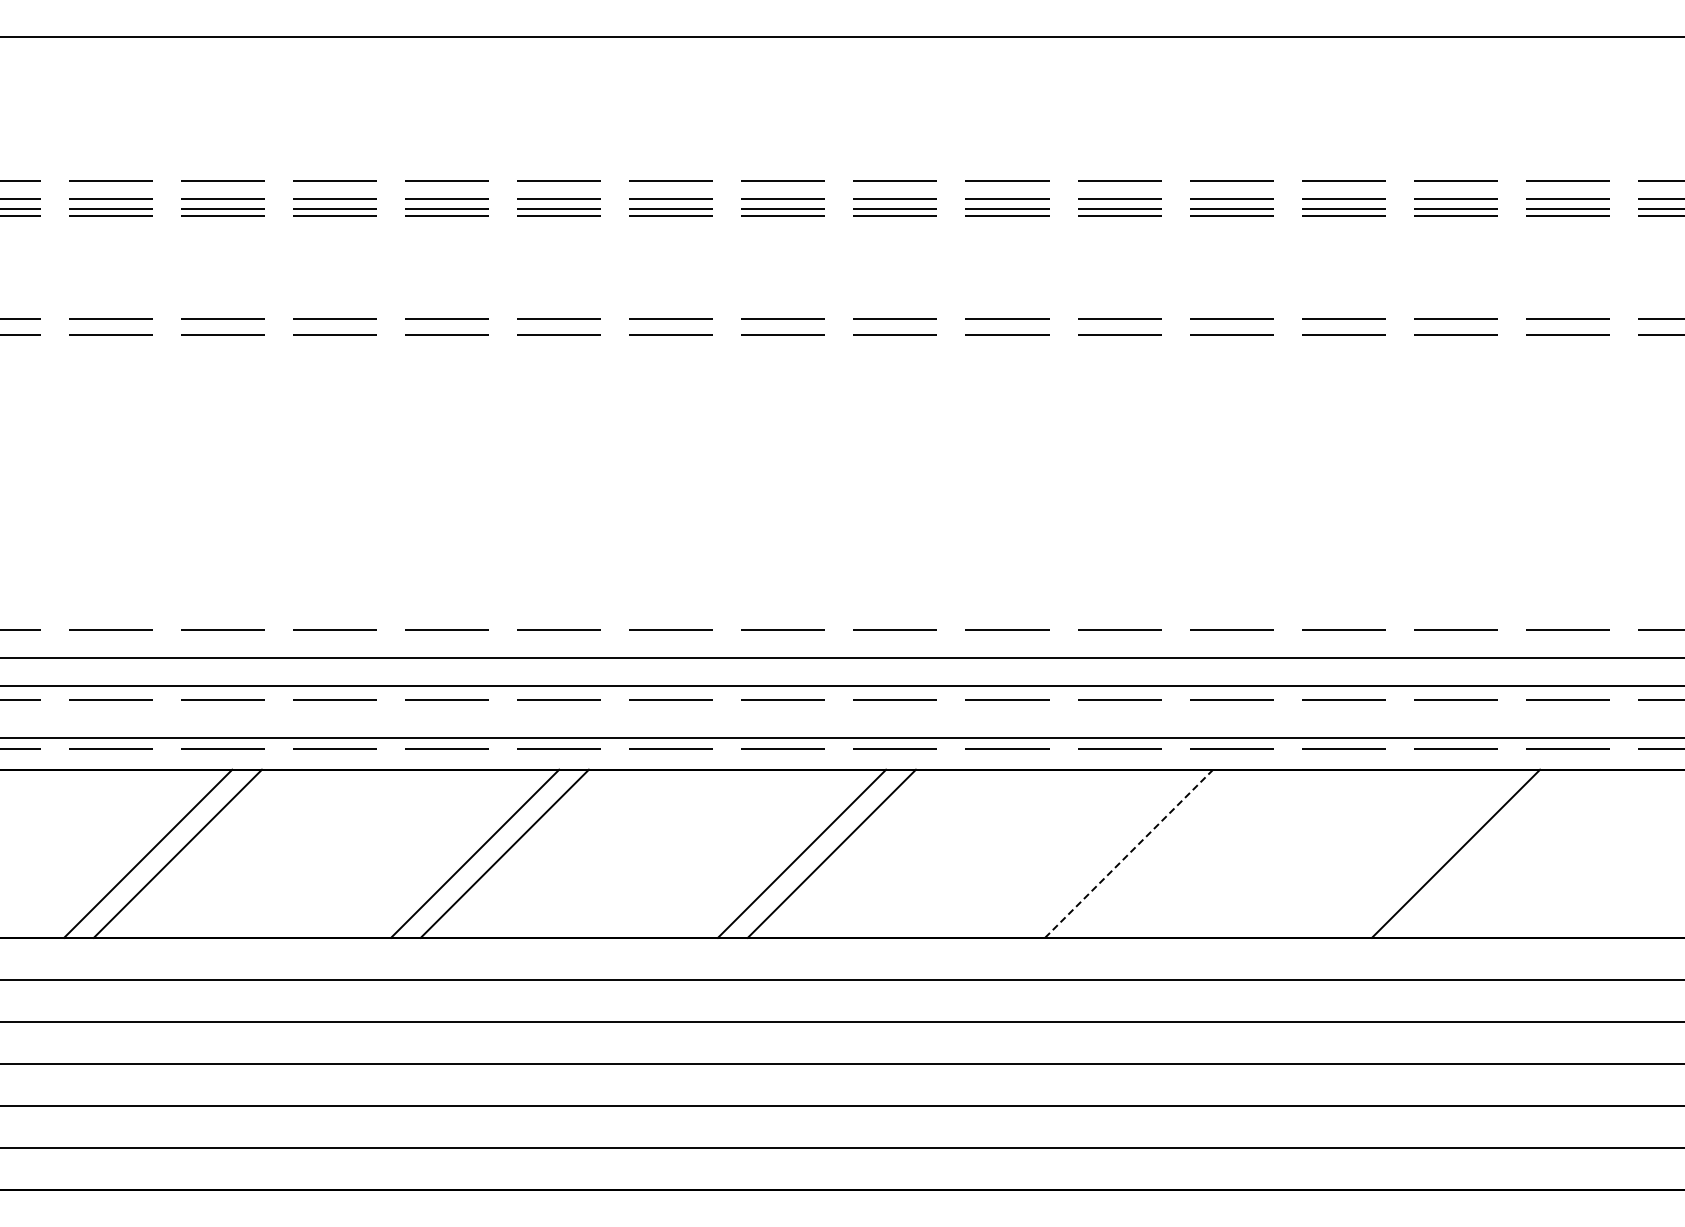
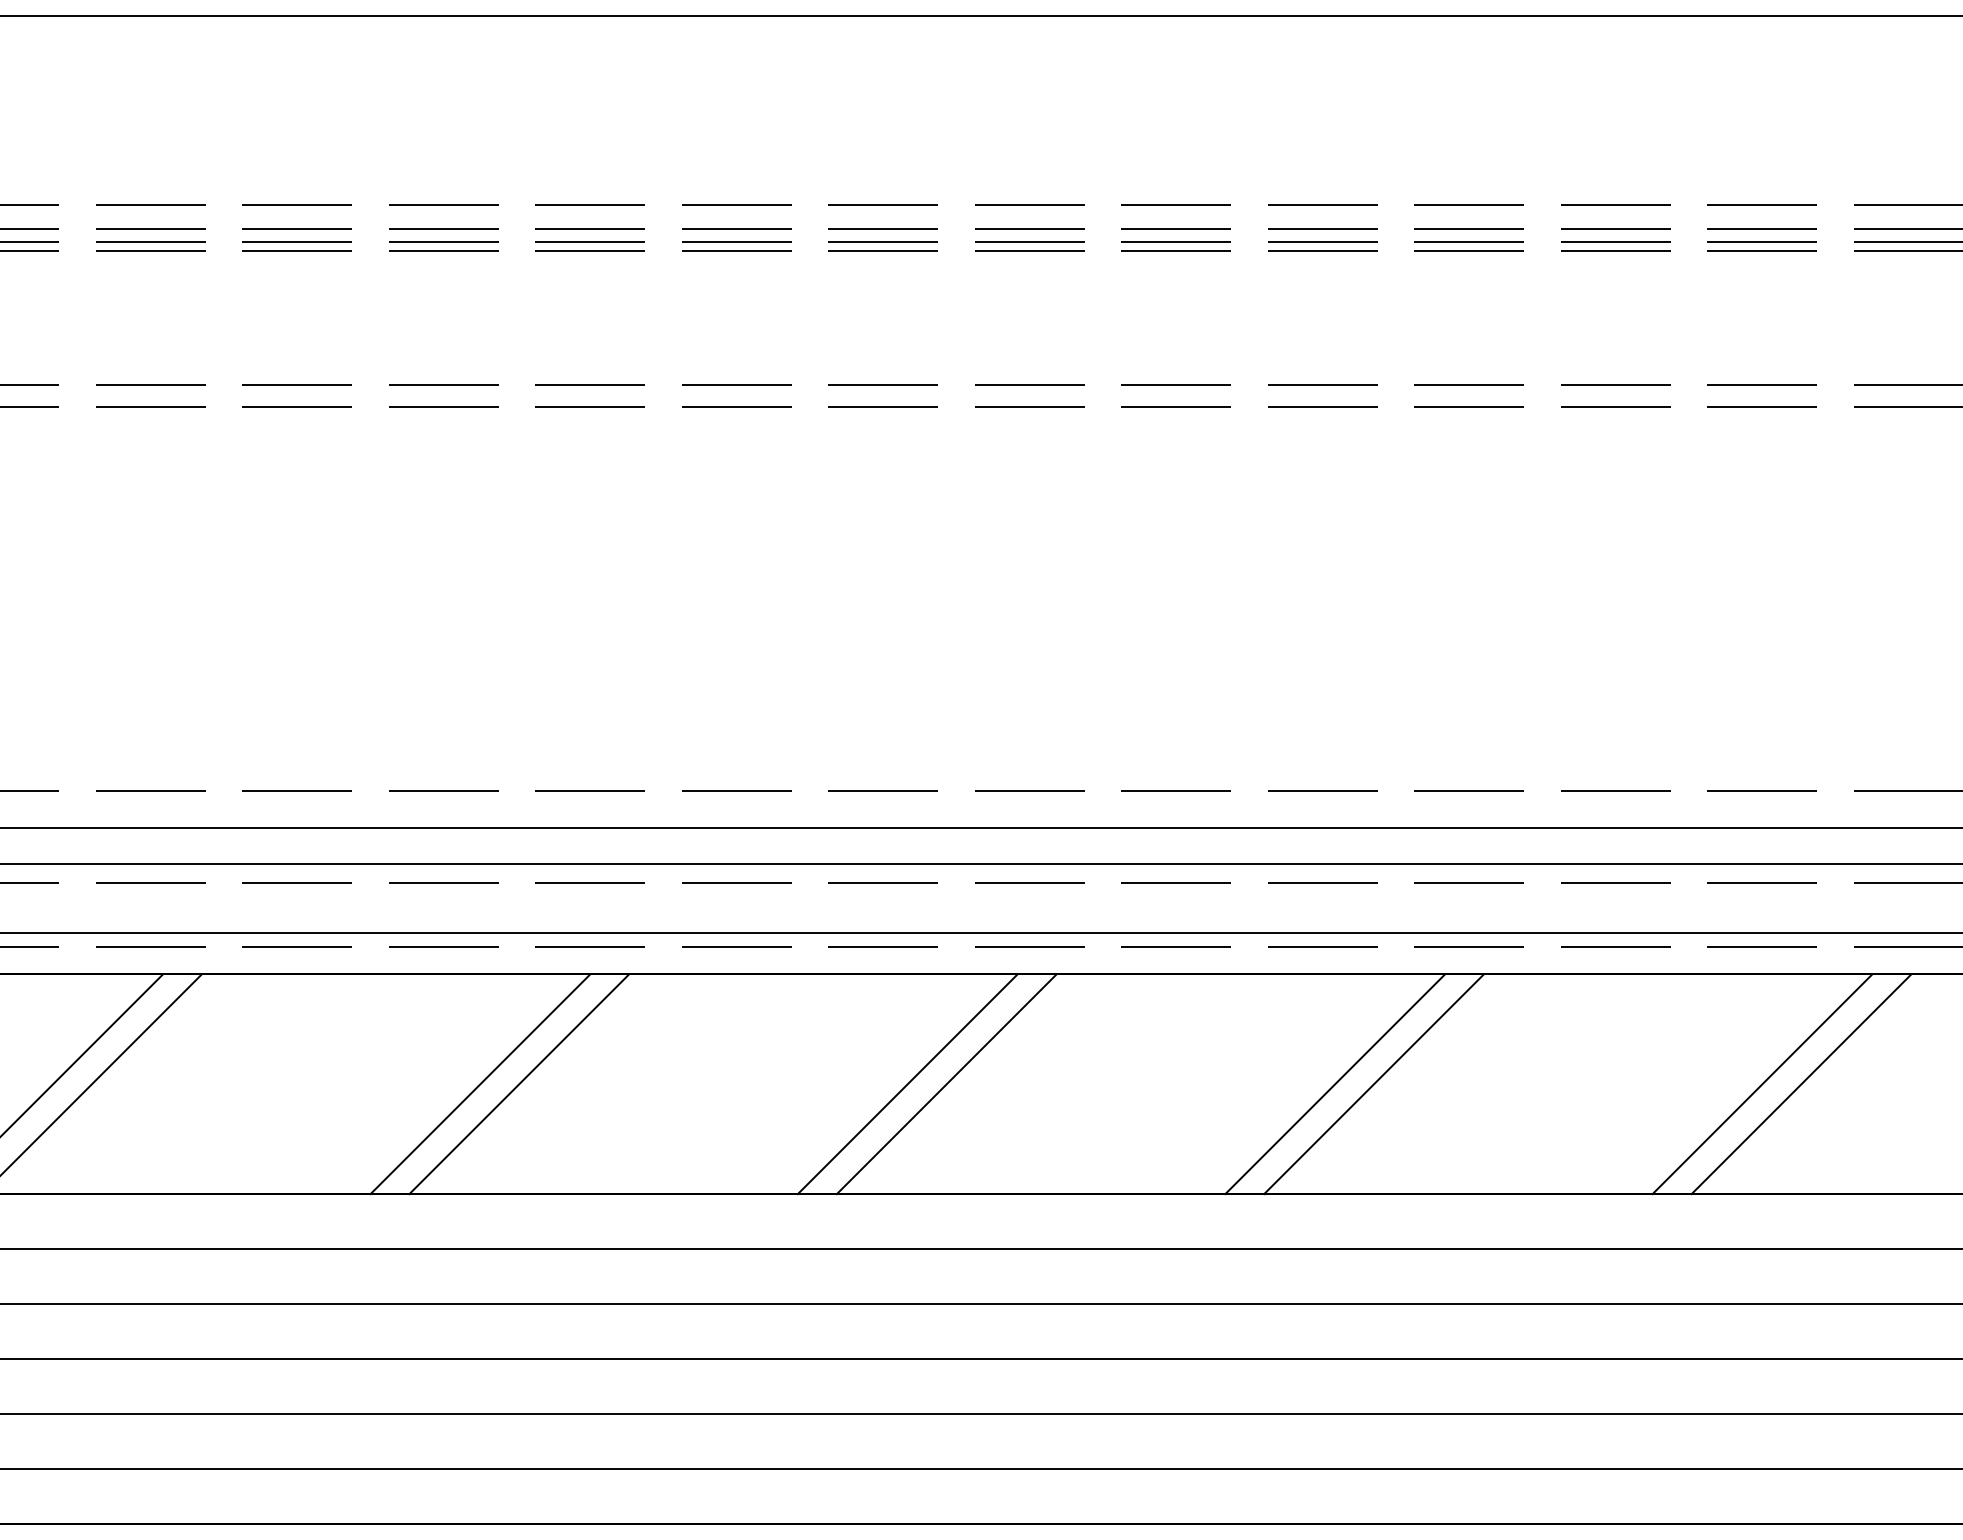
line: (1129, 853) -> (1335, 1083), dashed -> solid
line: (1158, 853) -> (1373, 1083), added
line: (1485, 853) -> (1801, 1083), added

